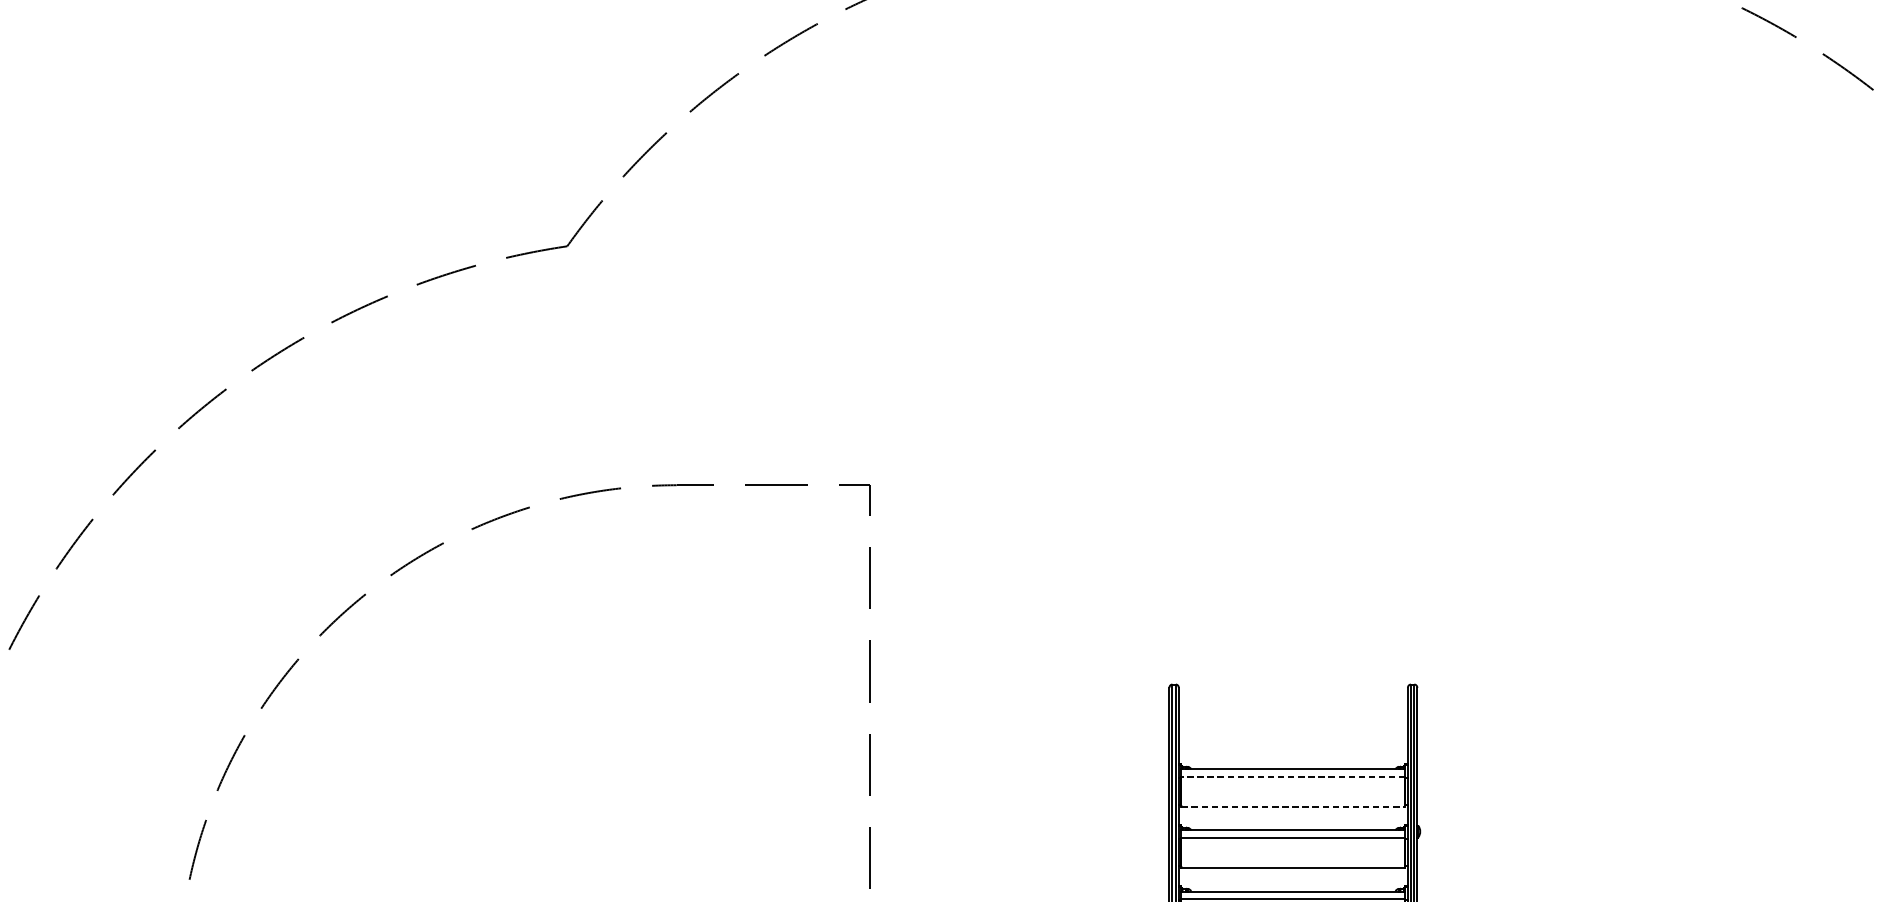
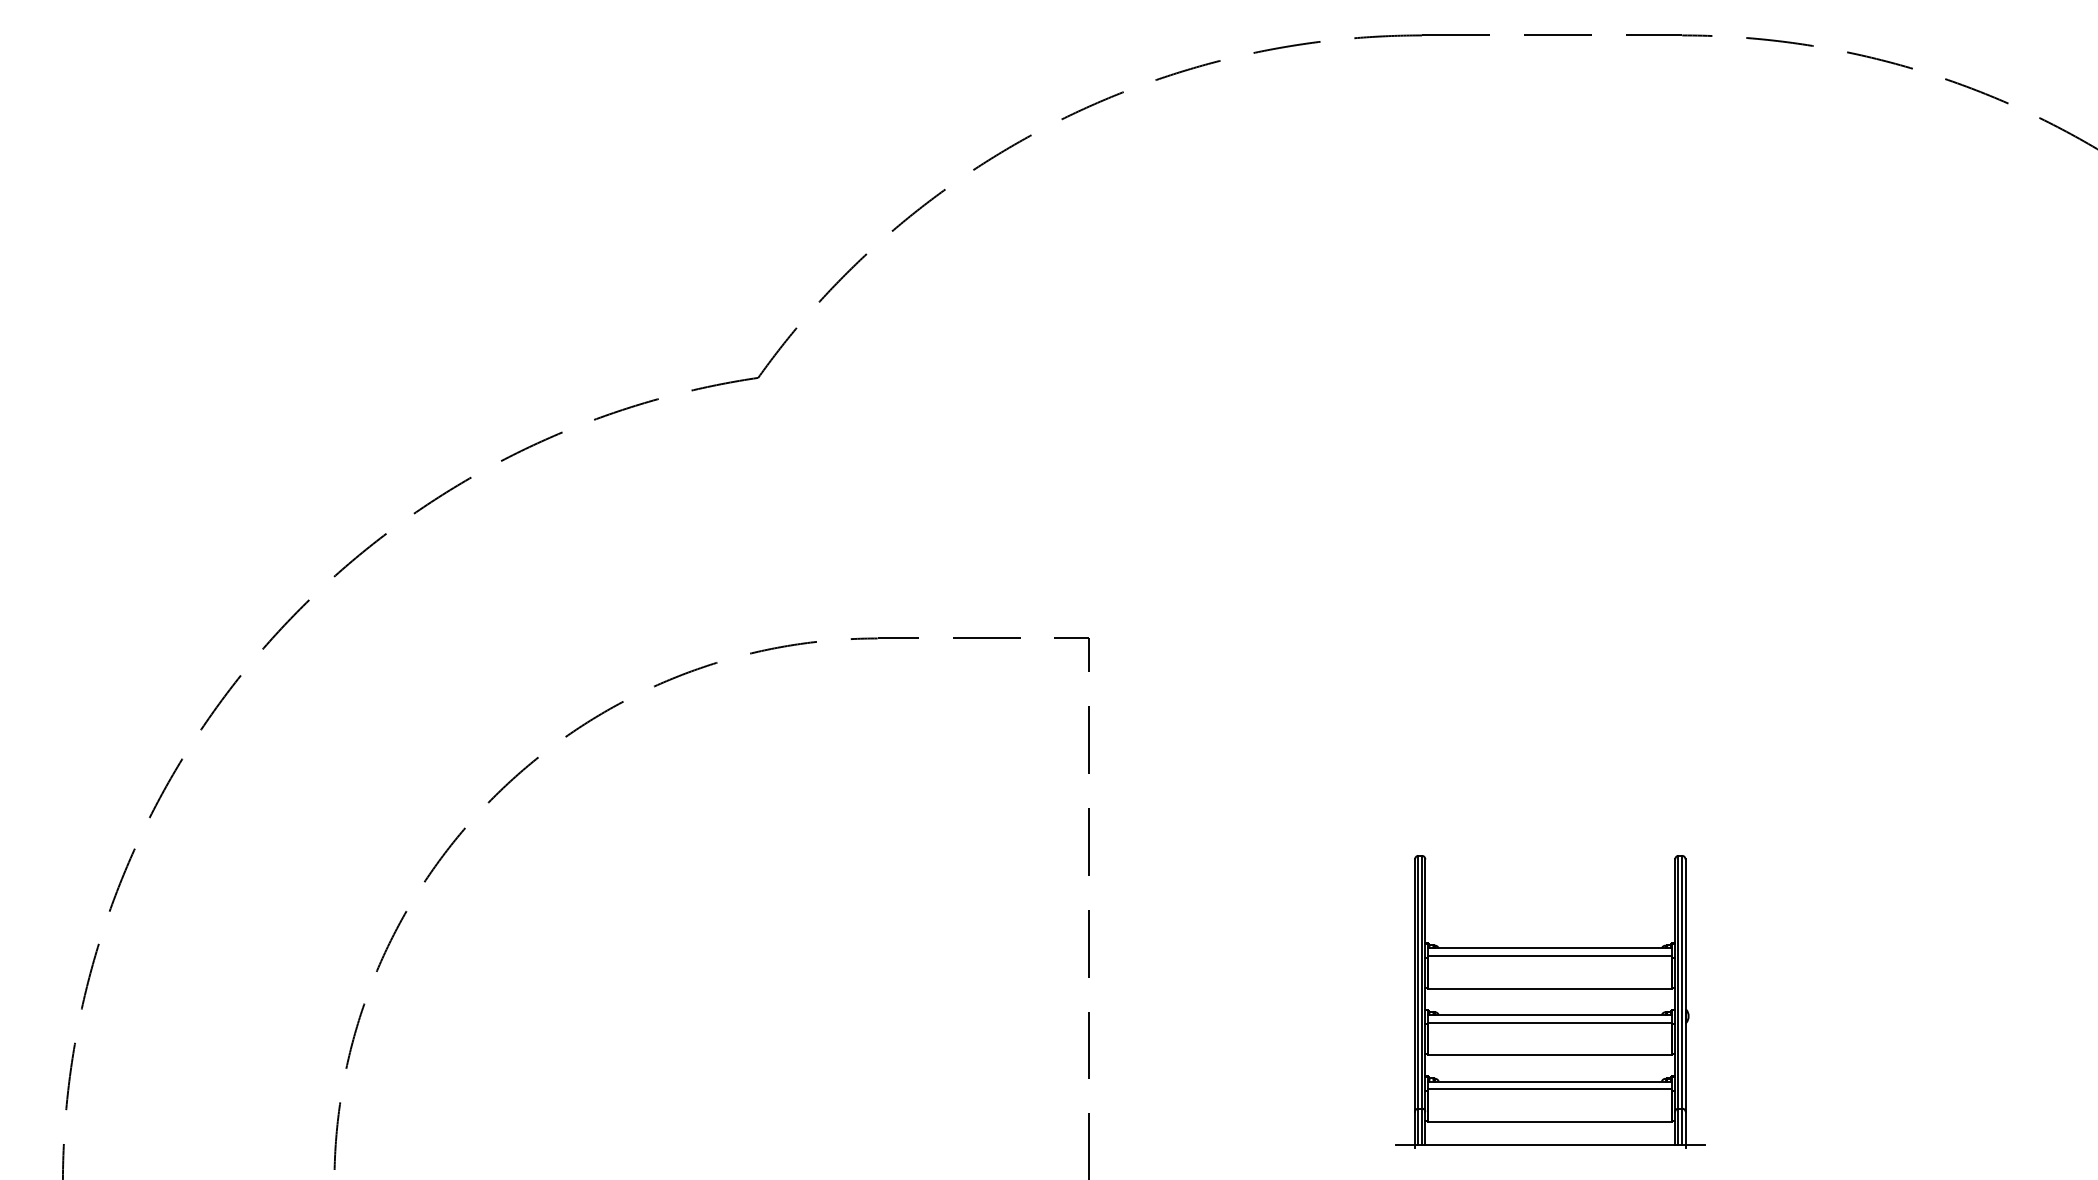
line: (1292, 776) -> (1549, 956), dashed -> solid
line: (1293, 806) -> (1550, 988), dashed -> solid

